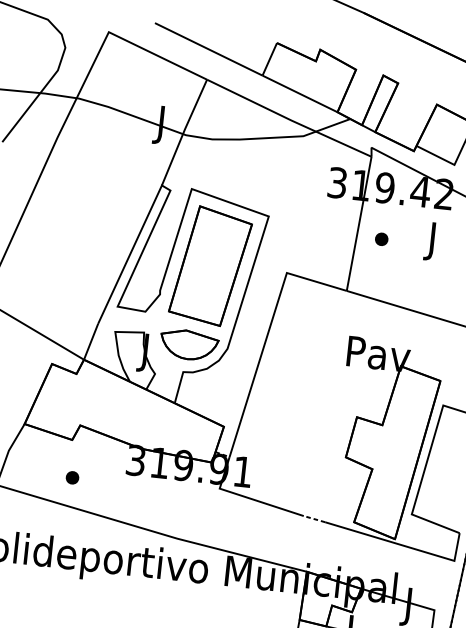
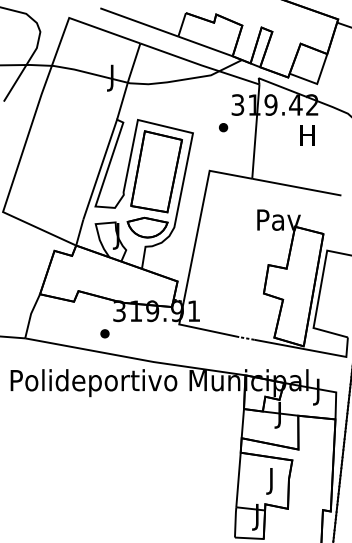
part: (381, 239) -> (223, 127), moved
text: (432, 241) -> (307, 138), J -> H
part: (71, 477) -> (104, 333), moved

